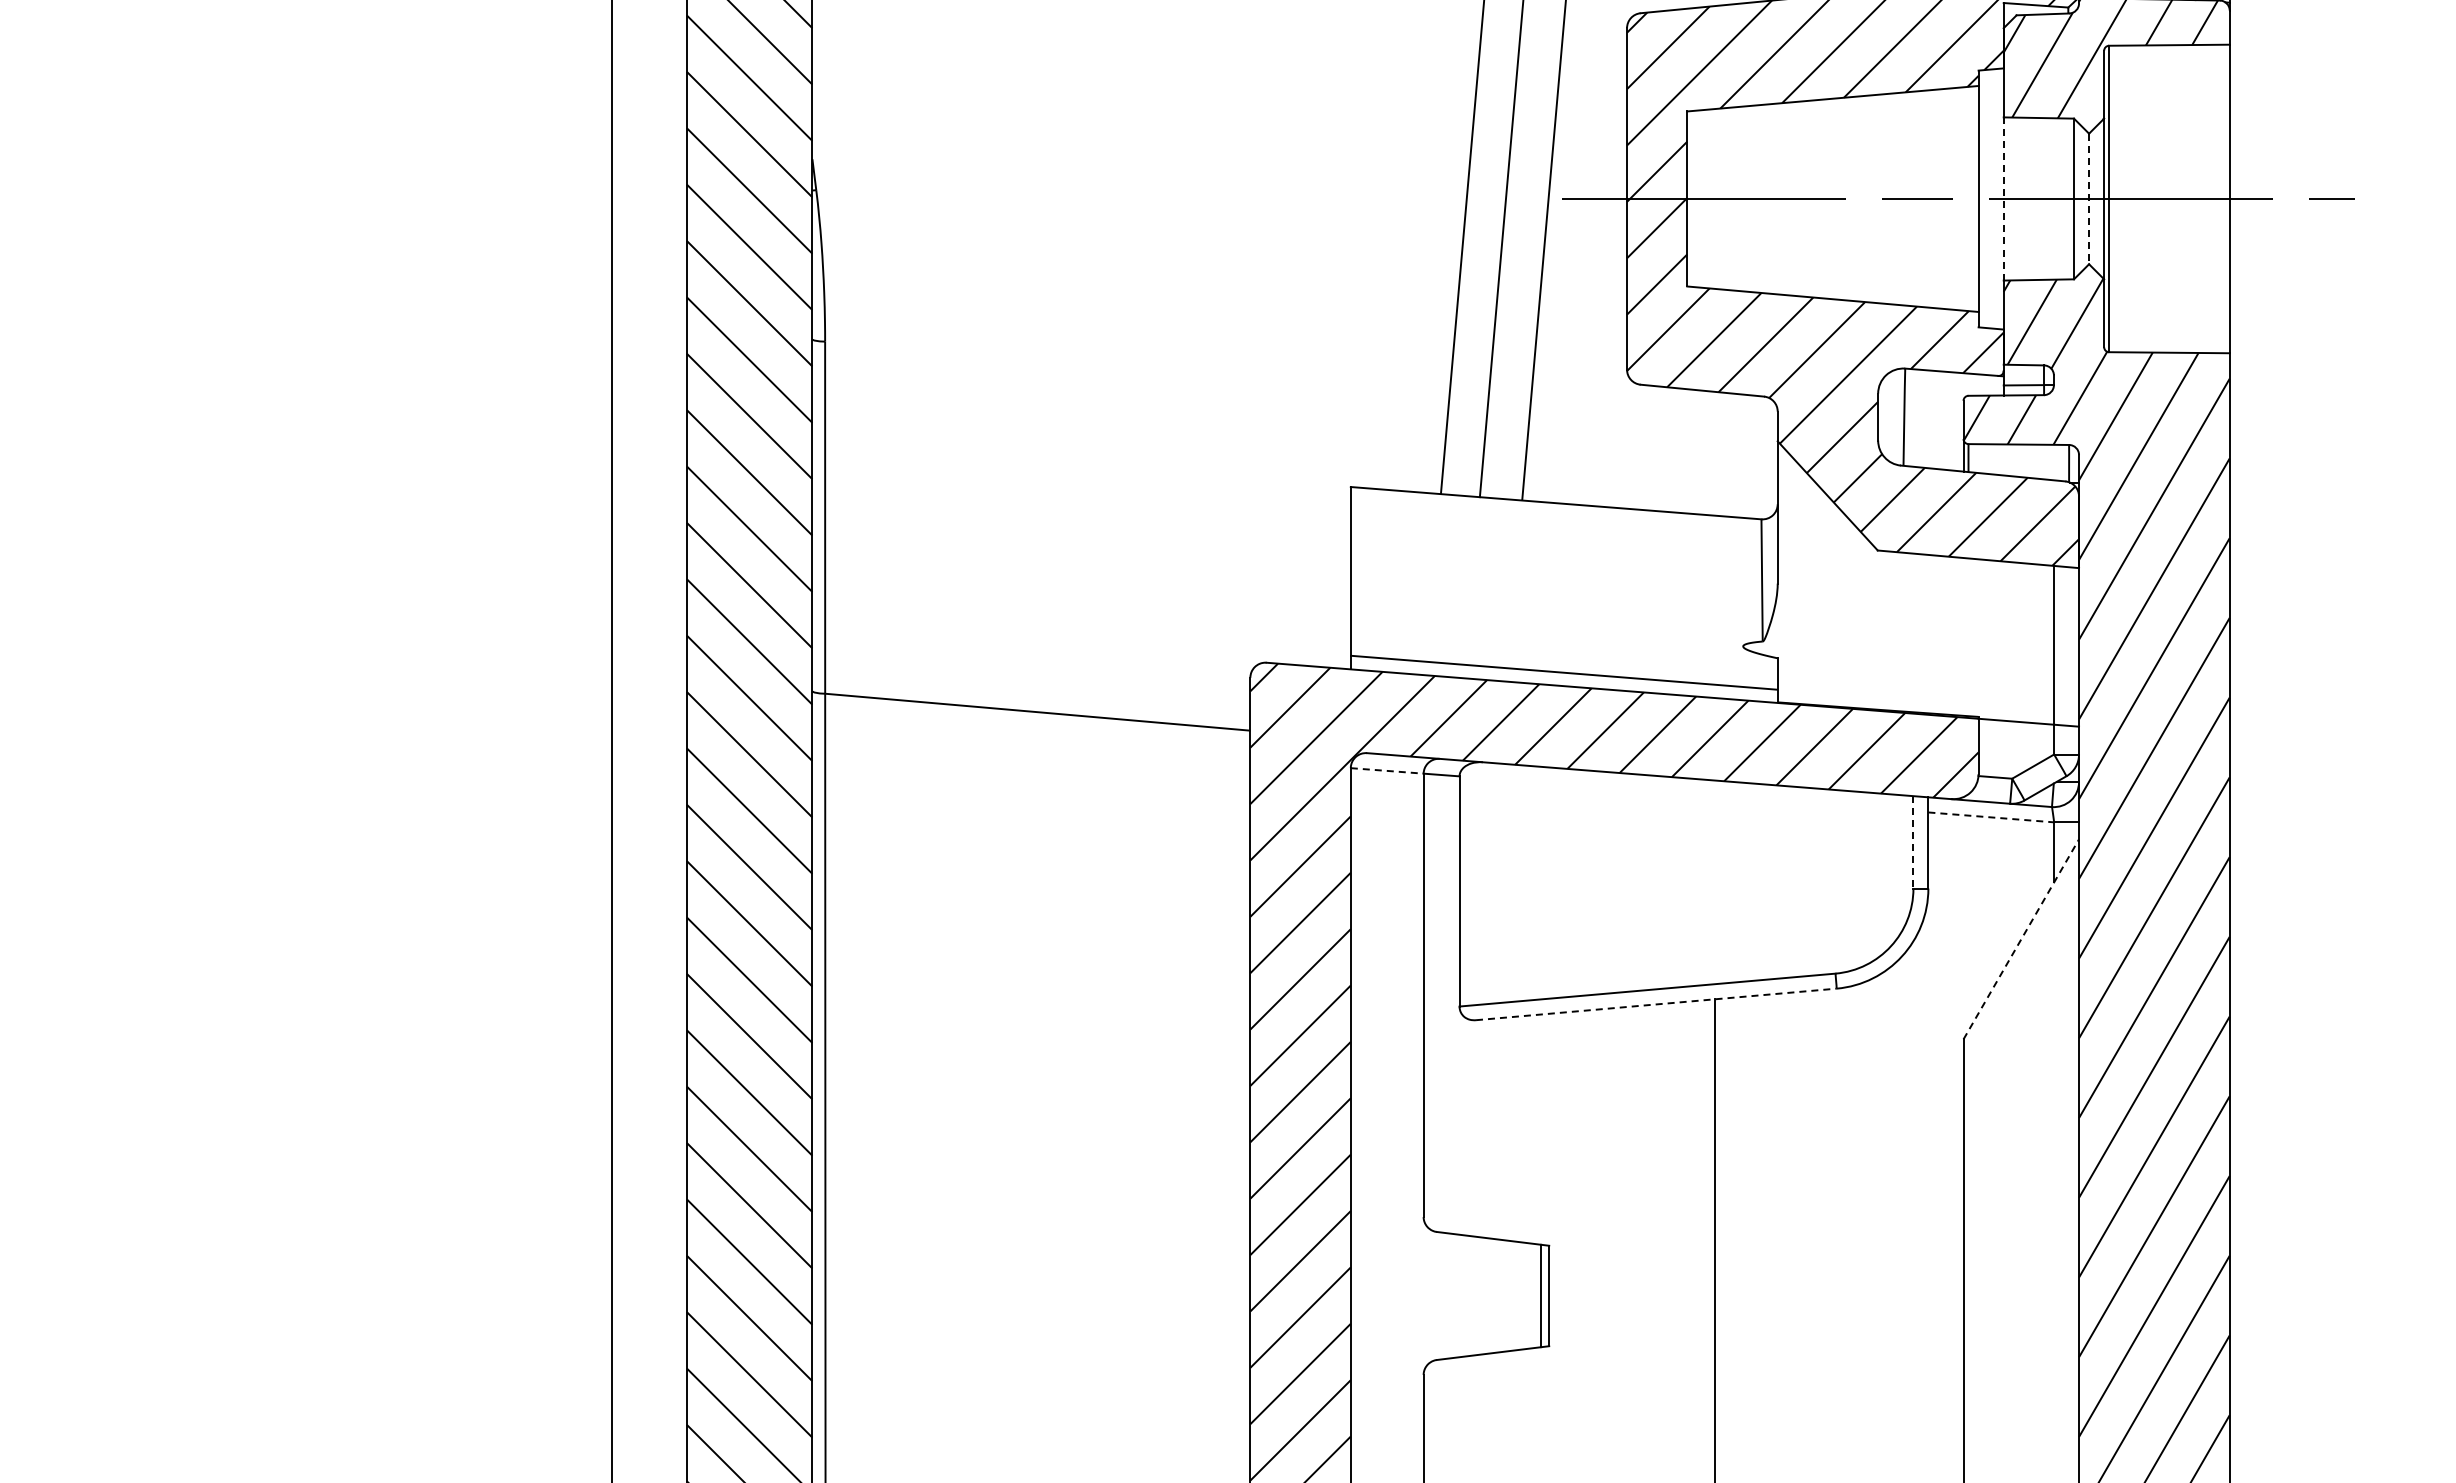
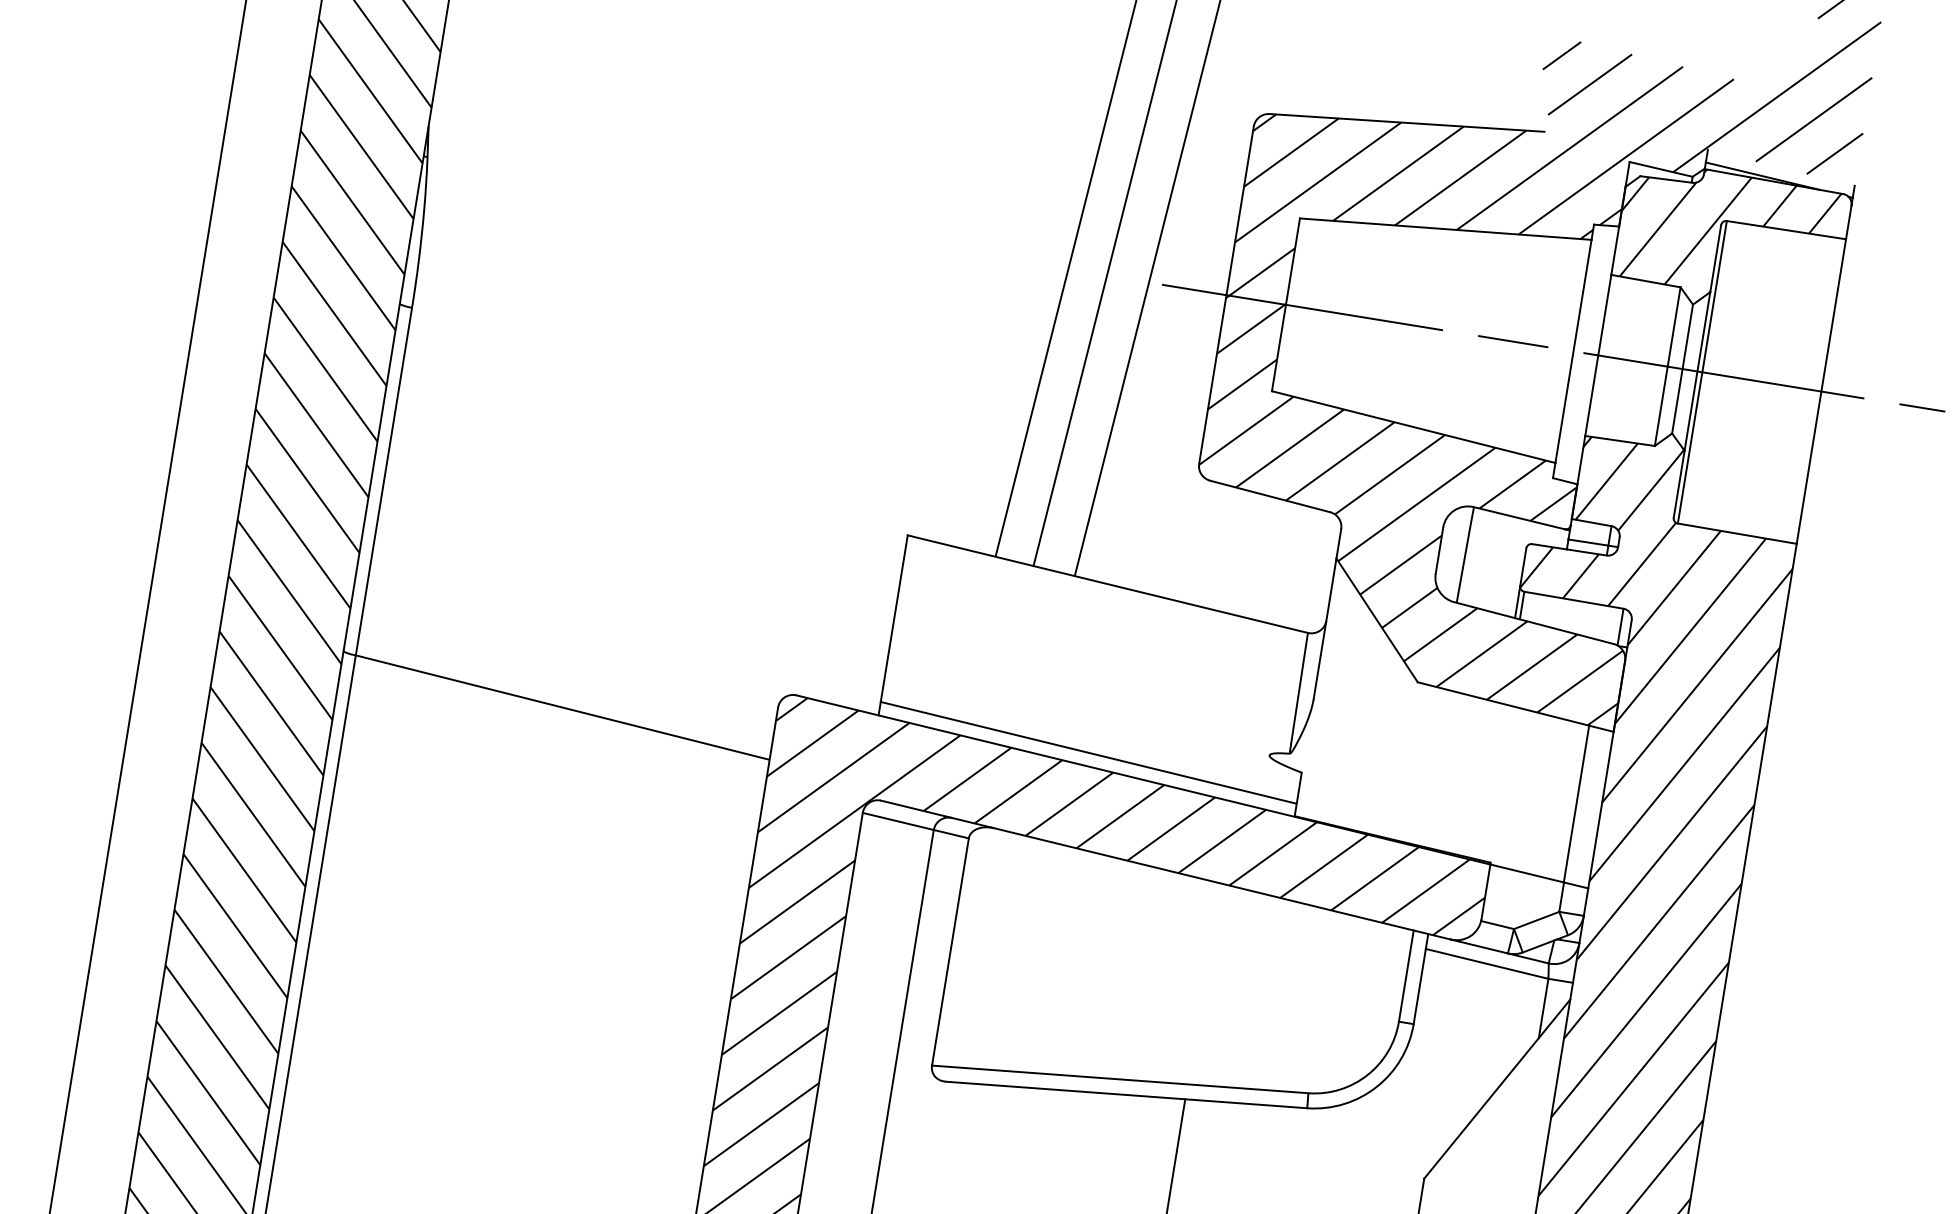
line: (2003, 198) -> (1598, 354), dashed -> solid
line: (2089, 199) -> (1682, 369), dashed -> solid
line: (1387, 770) -> (898, 821), dashed -> solid
line: (1991, 817) -> (1487, 964), dashed -> solid
line: (1913, 842) -> (1406, 976), dashed -> solid
line: (2021, 939) -> (1497, 1089), dashed -> solid
line: (1656, 1004) -> (1126, 1095), dashed -> solid

